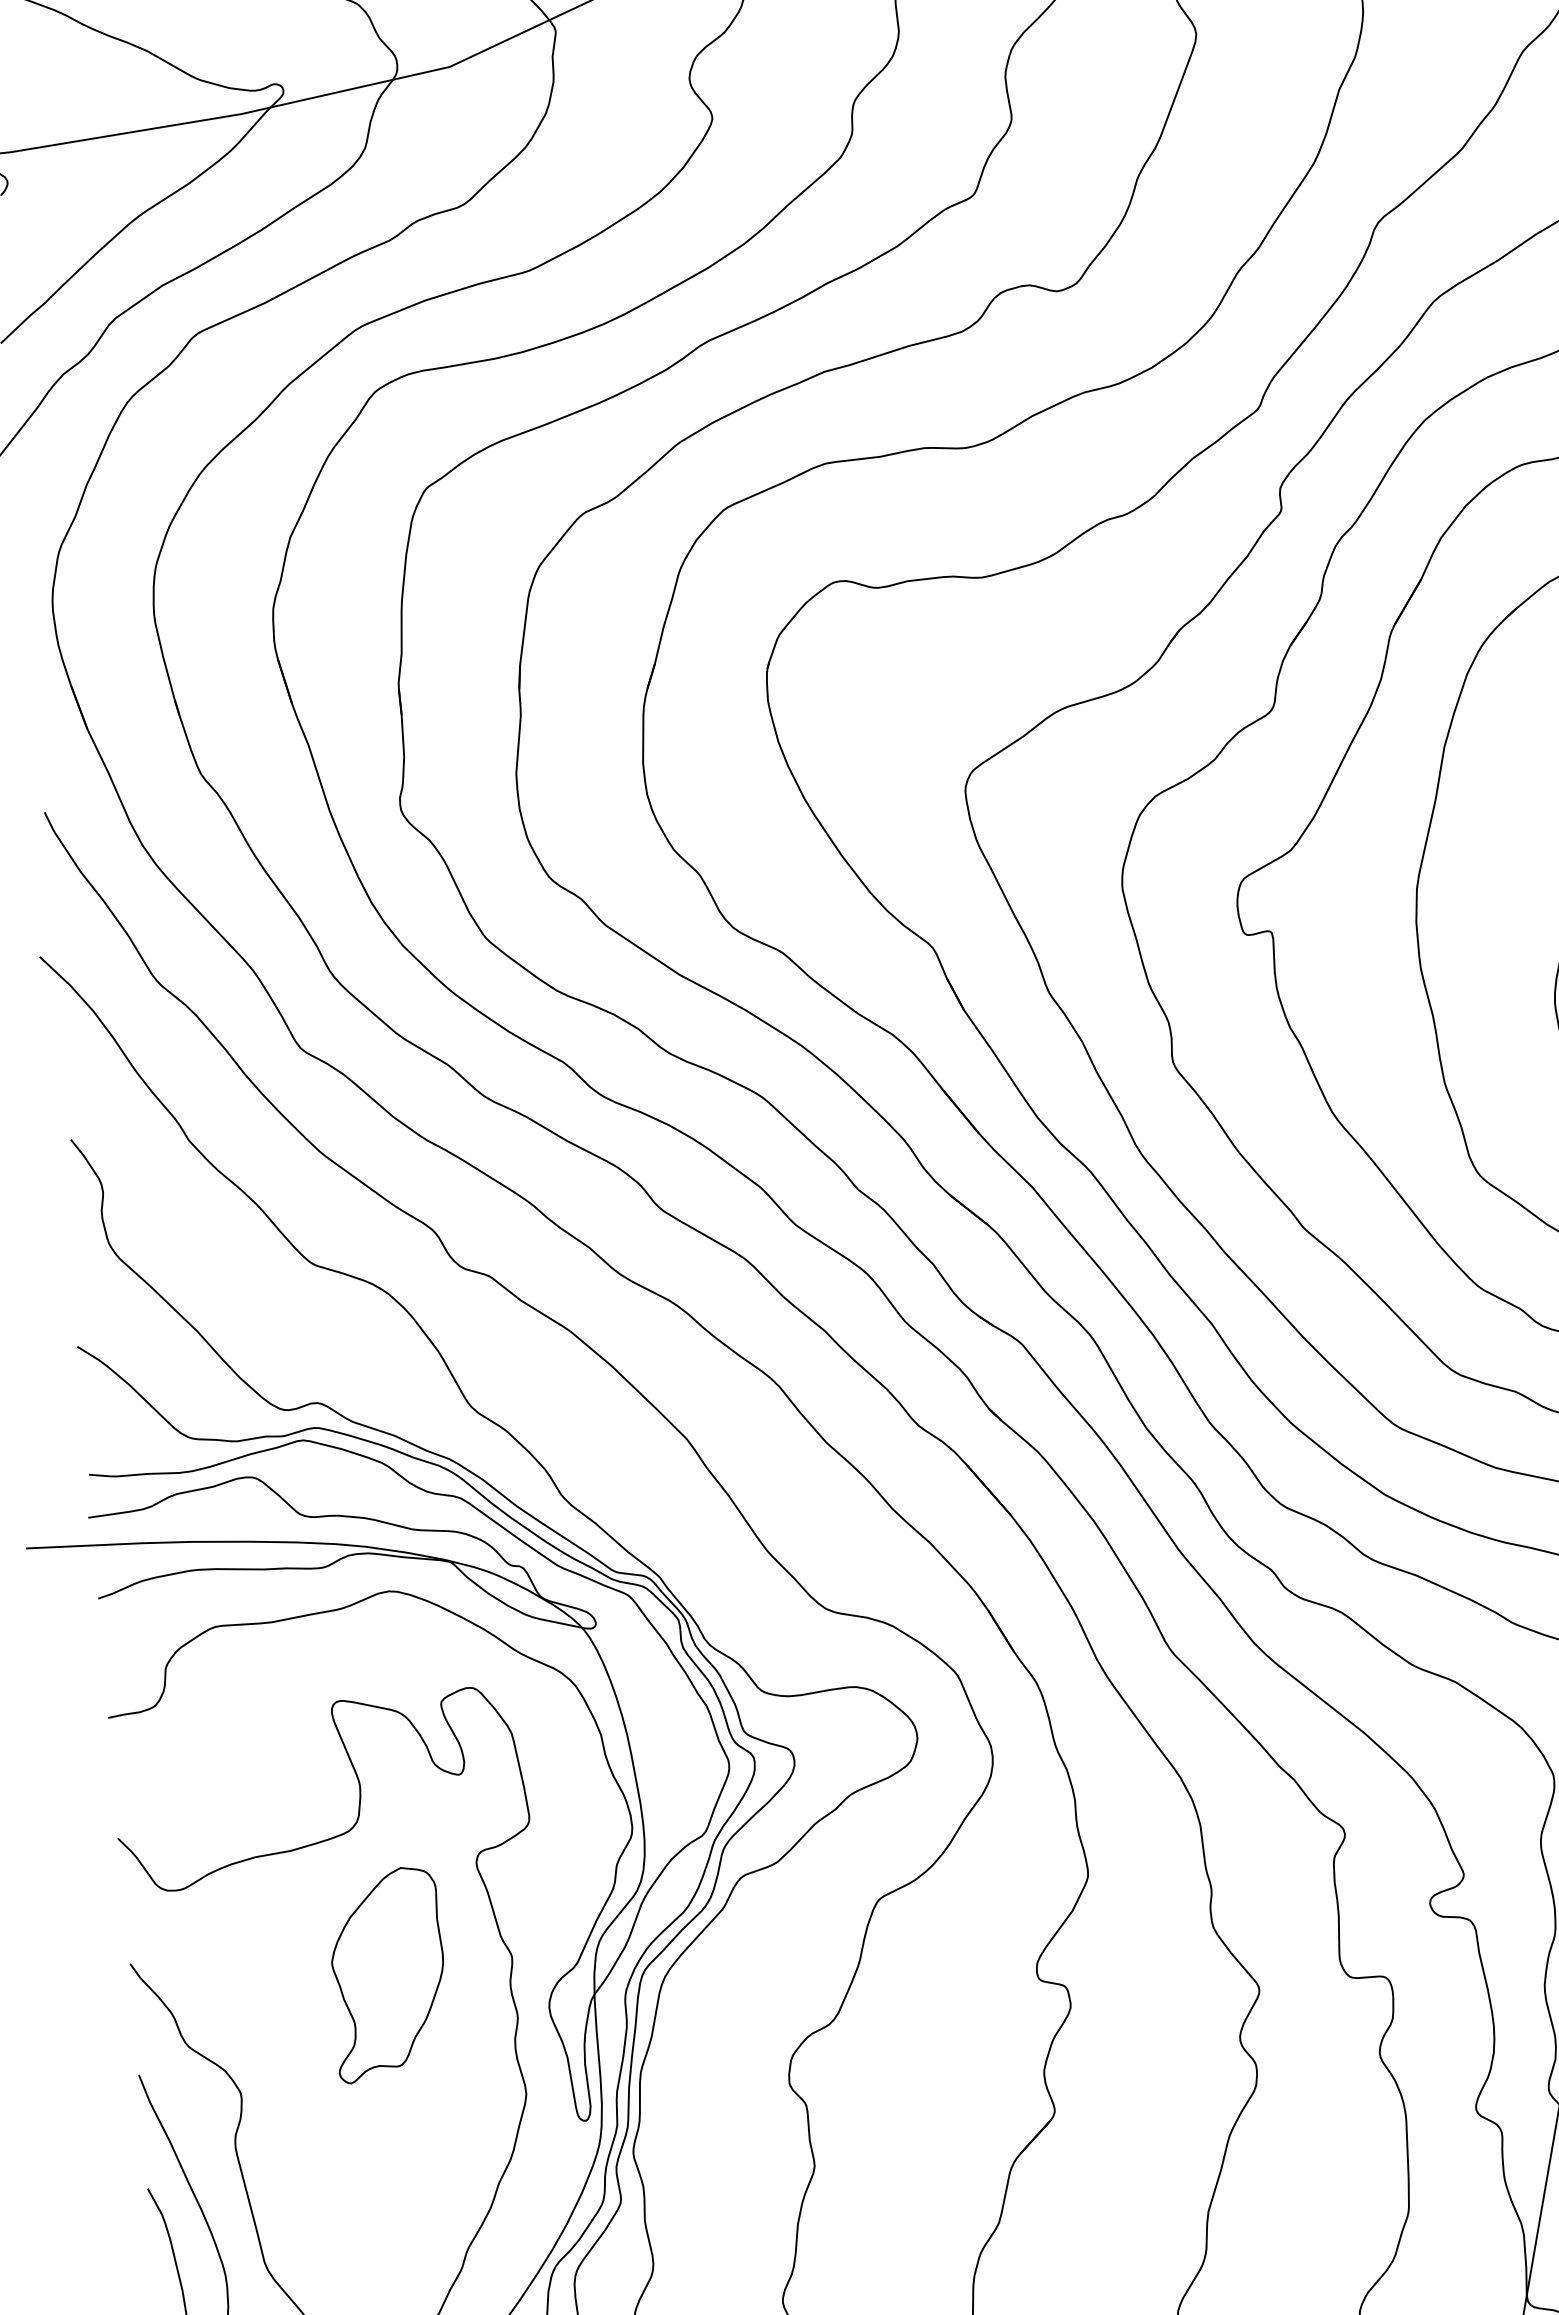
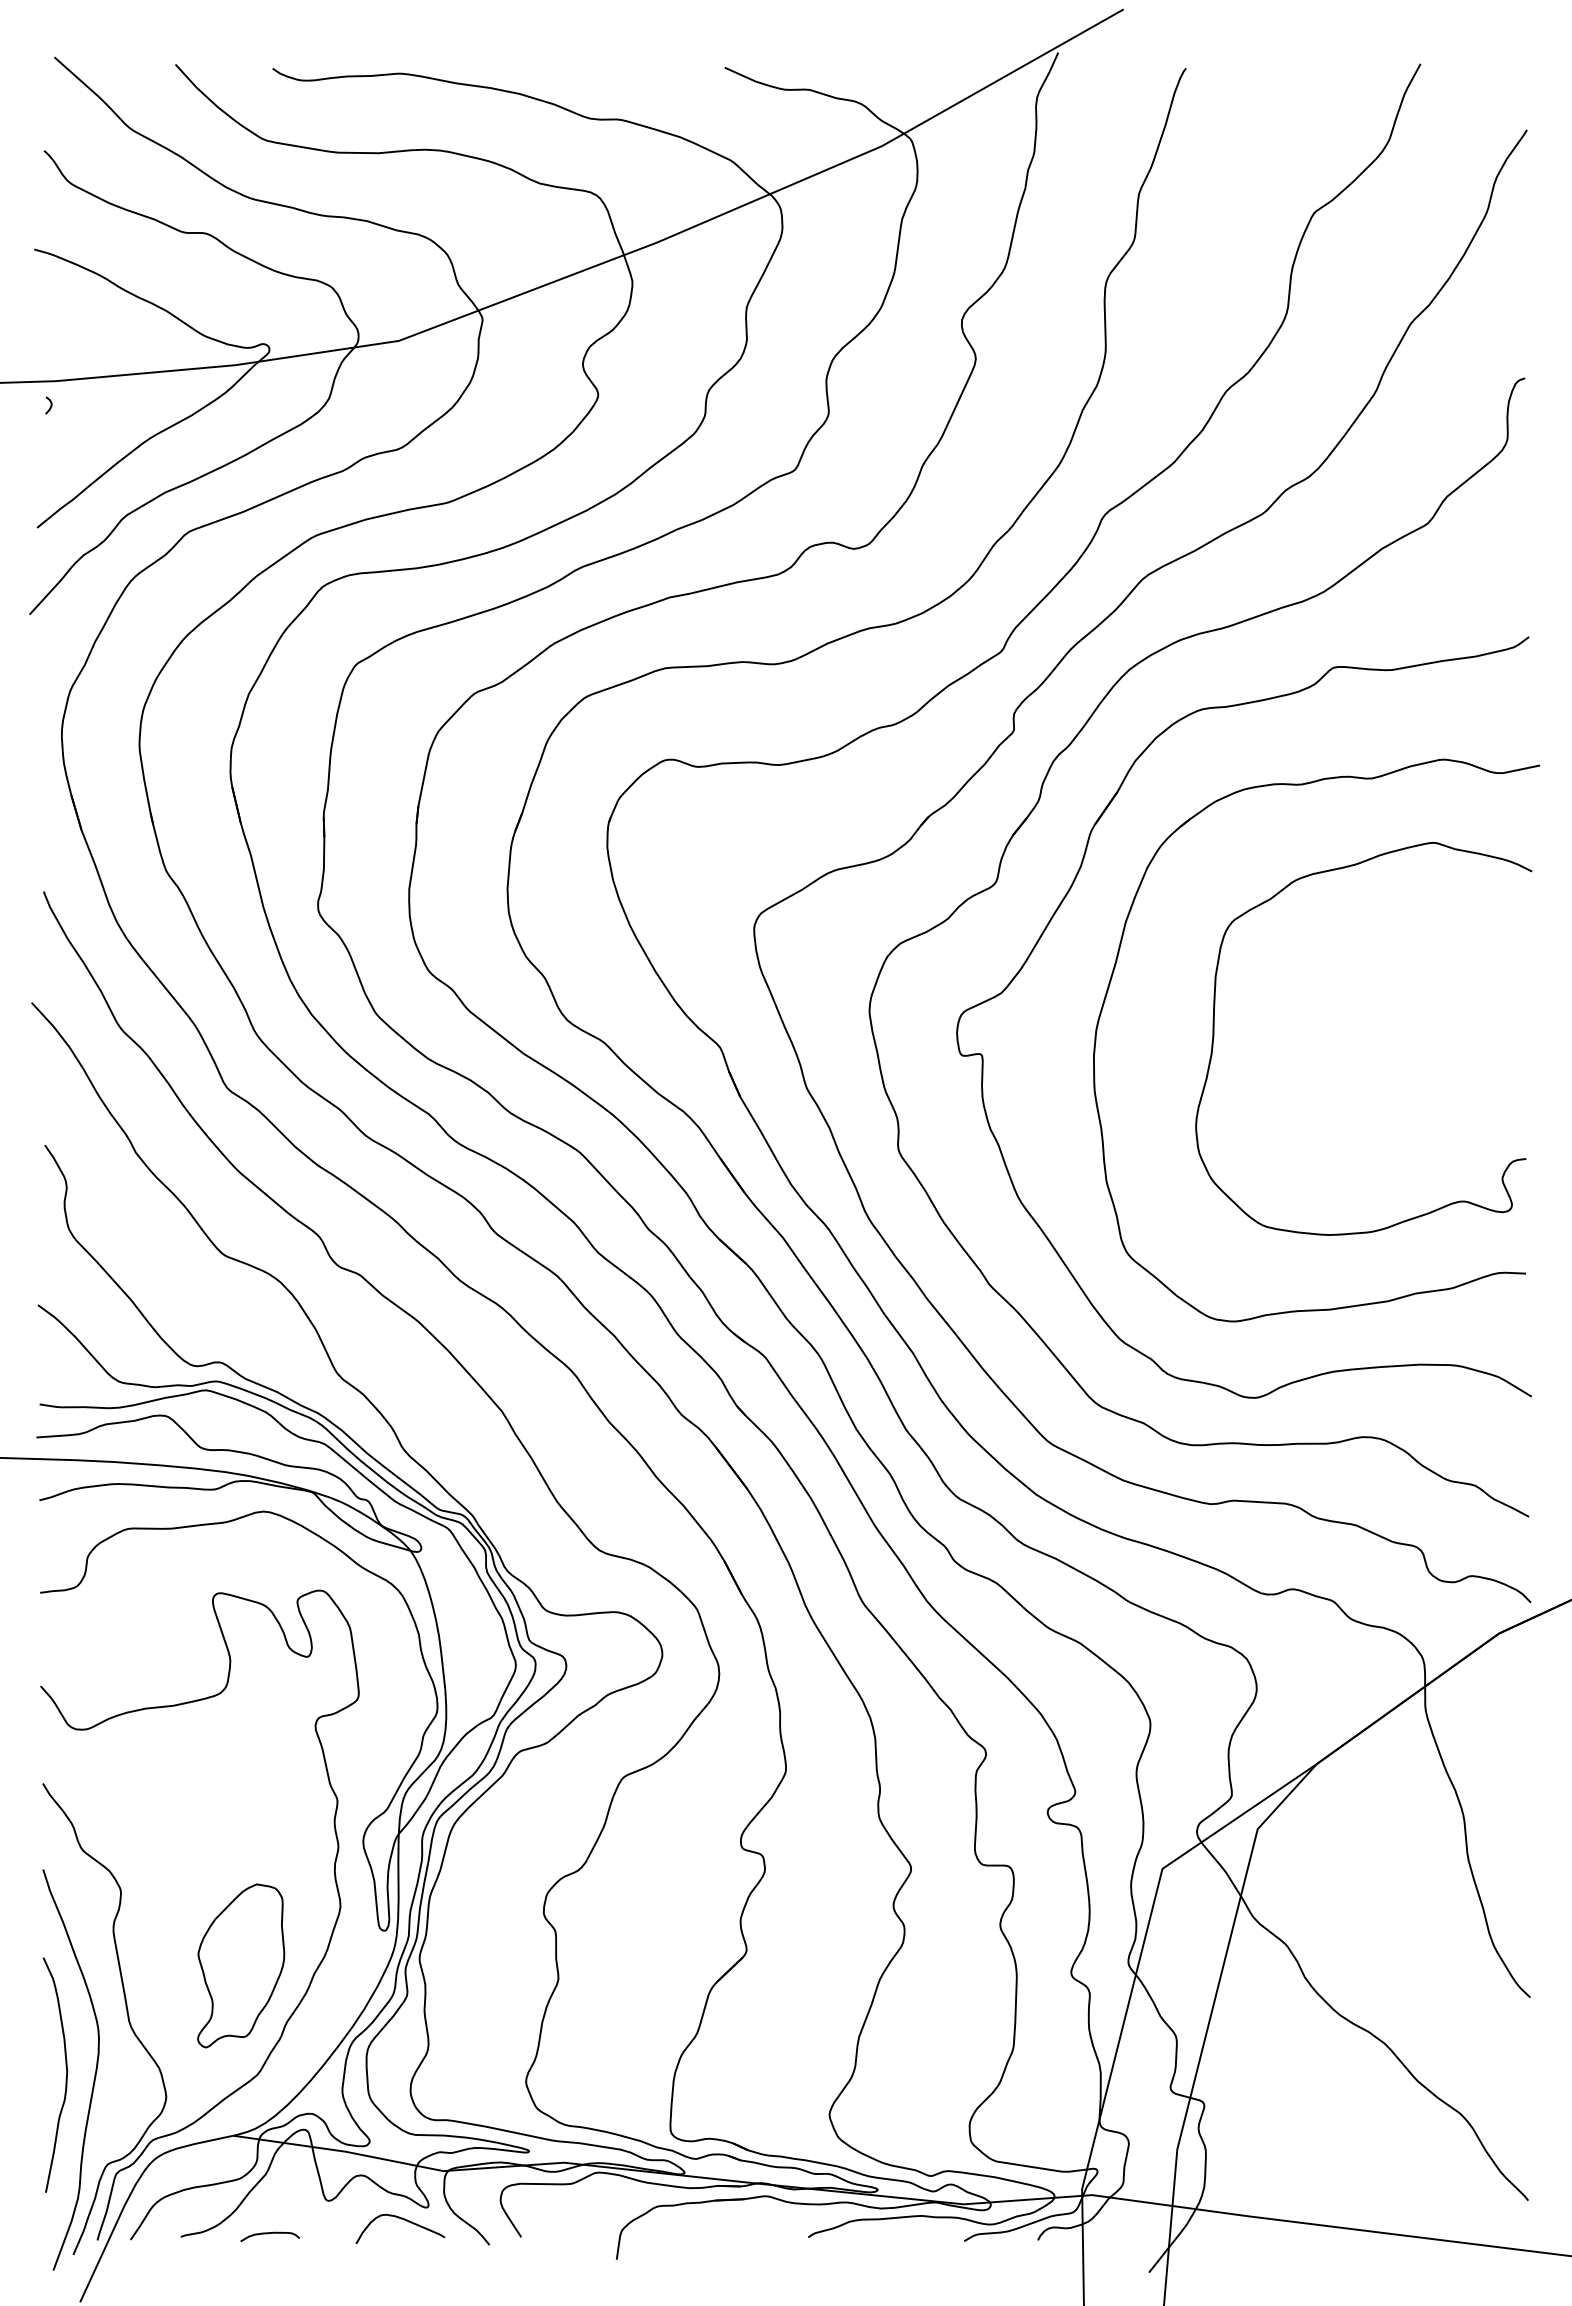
part: (388, 1974) -> (241, 1965), moved

